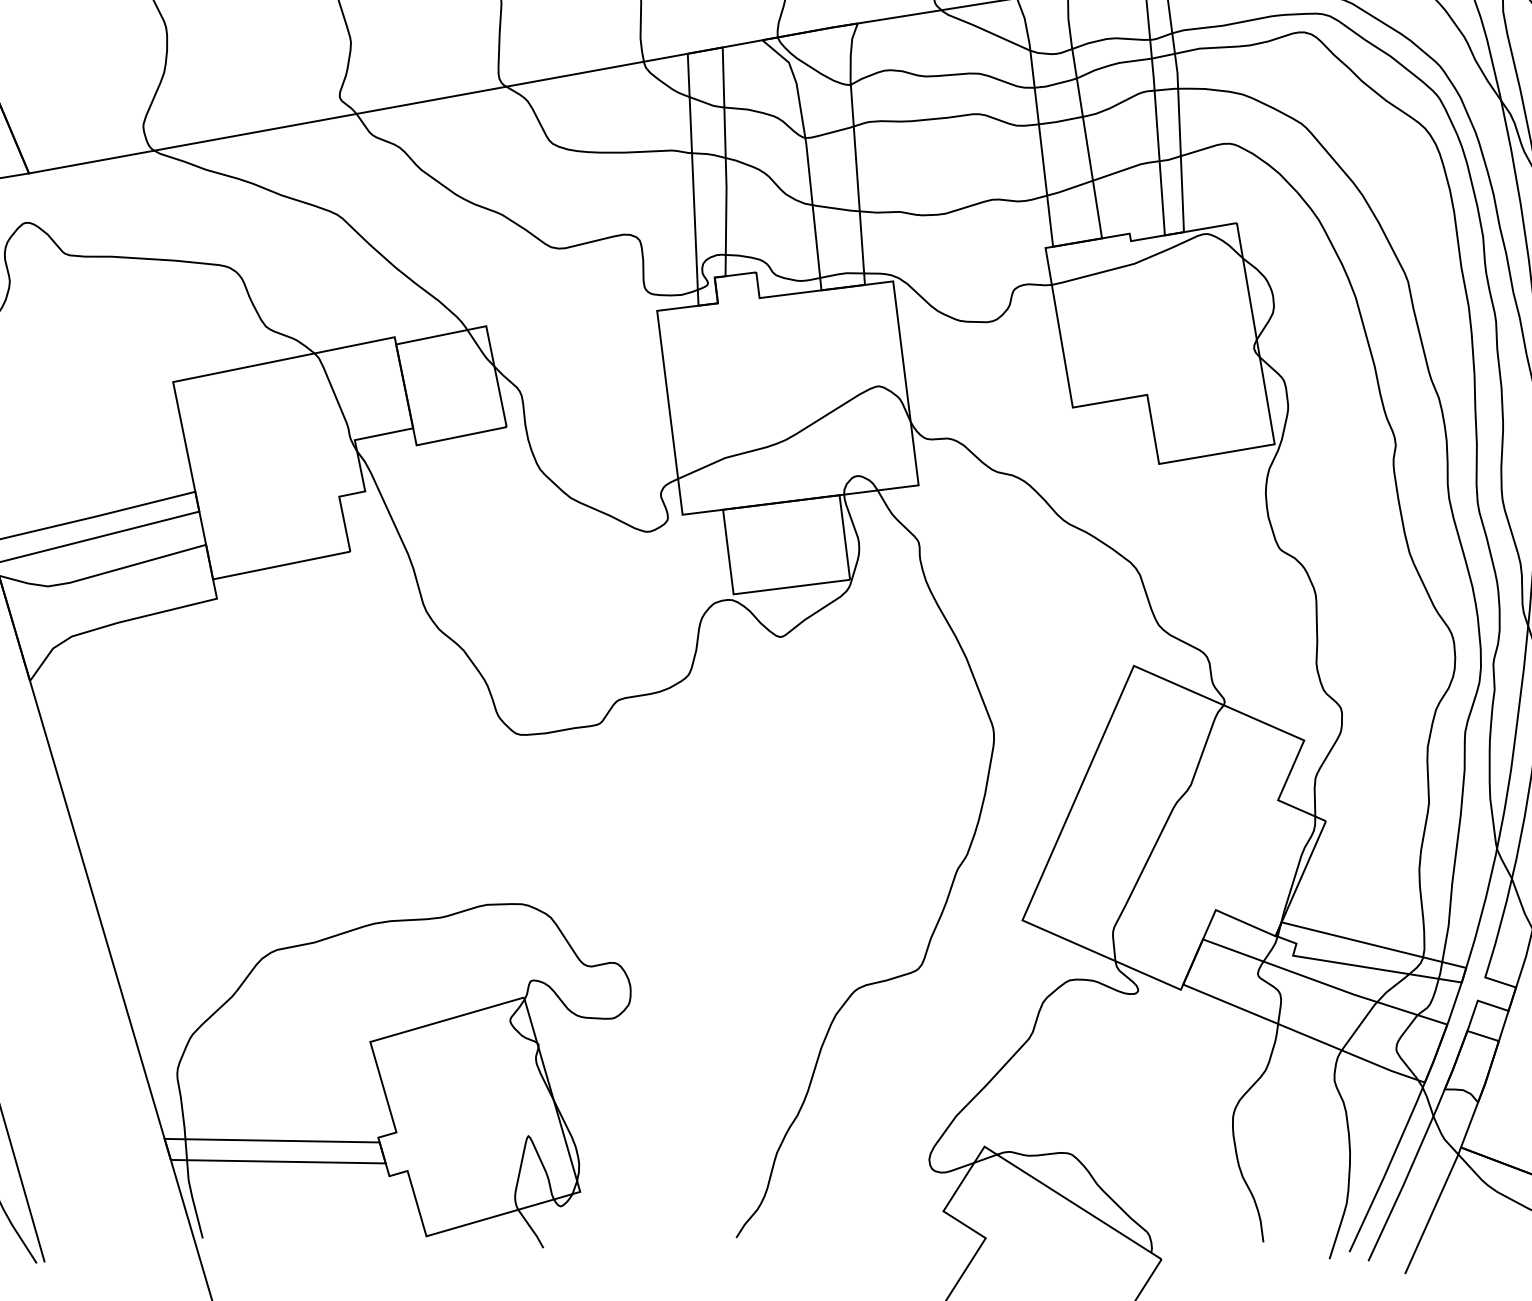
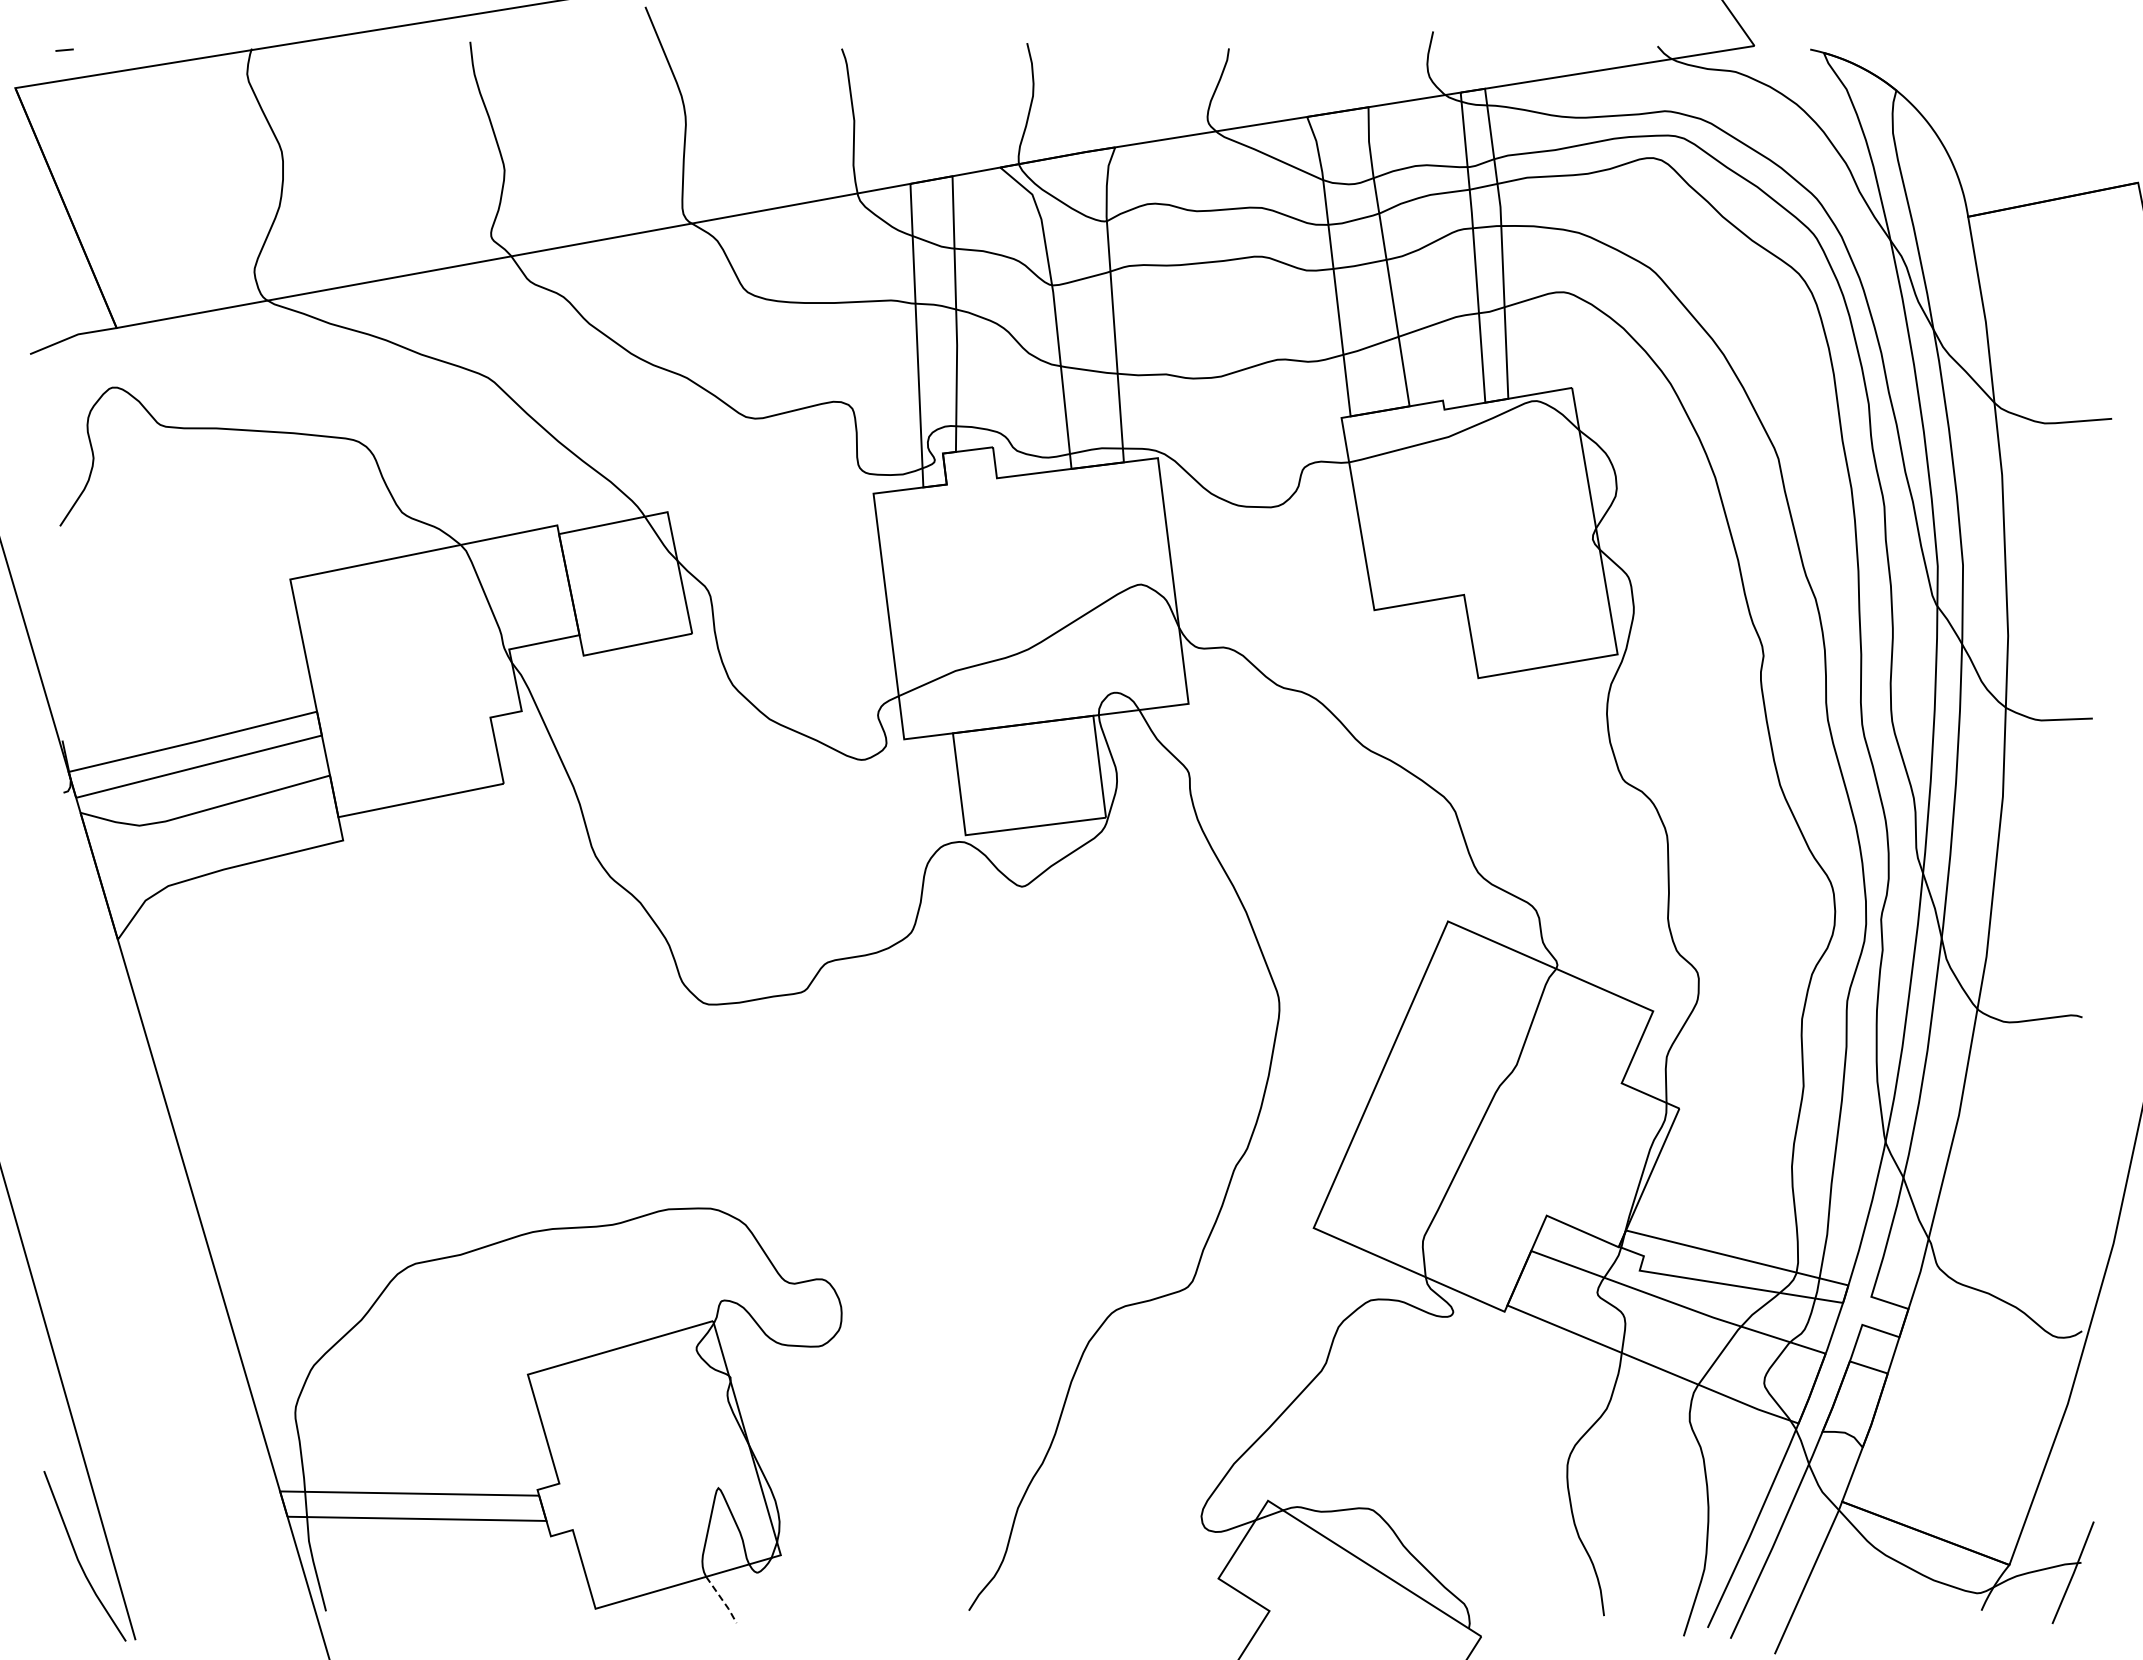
line: (531, 1229) -> (722, 1600), solid -> dashed

